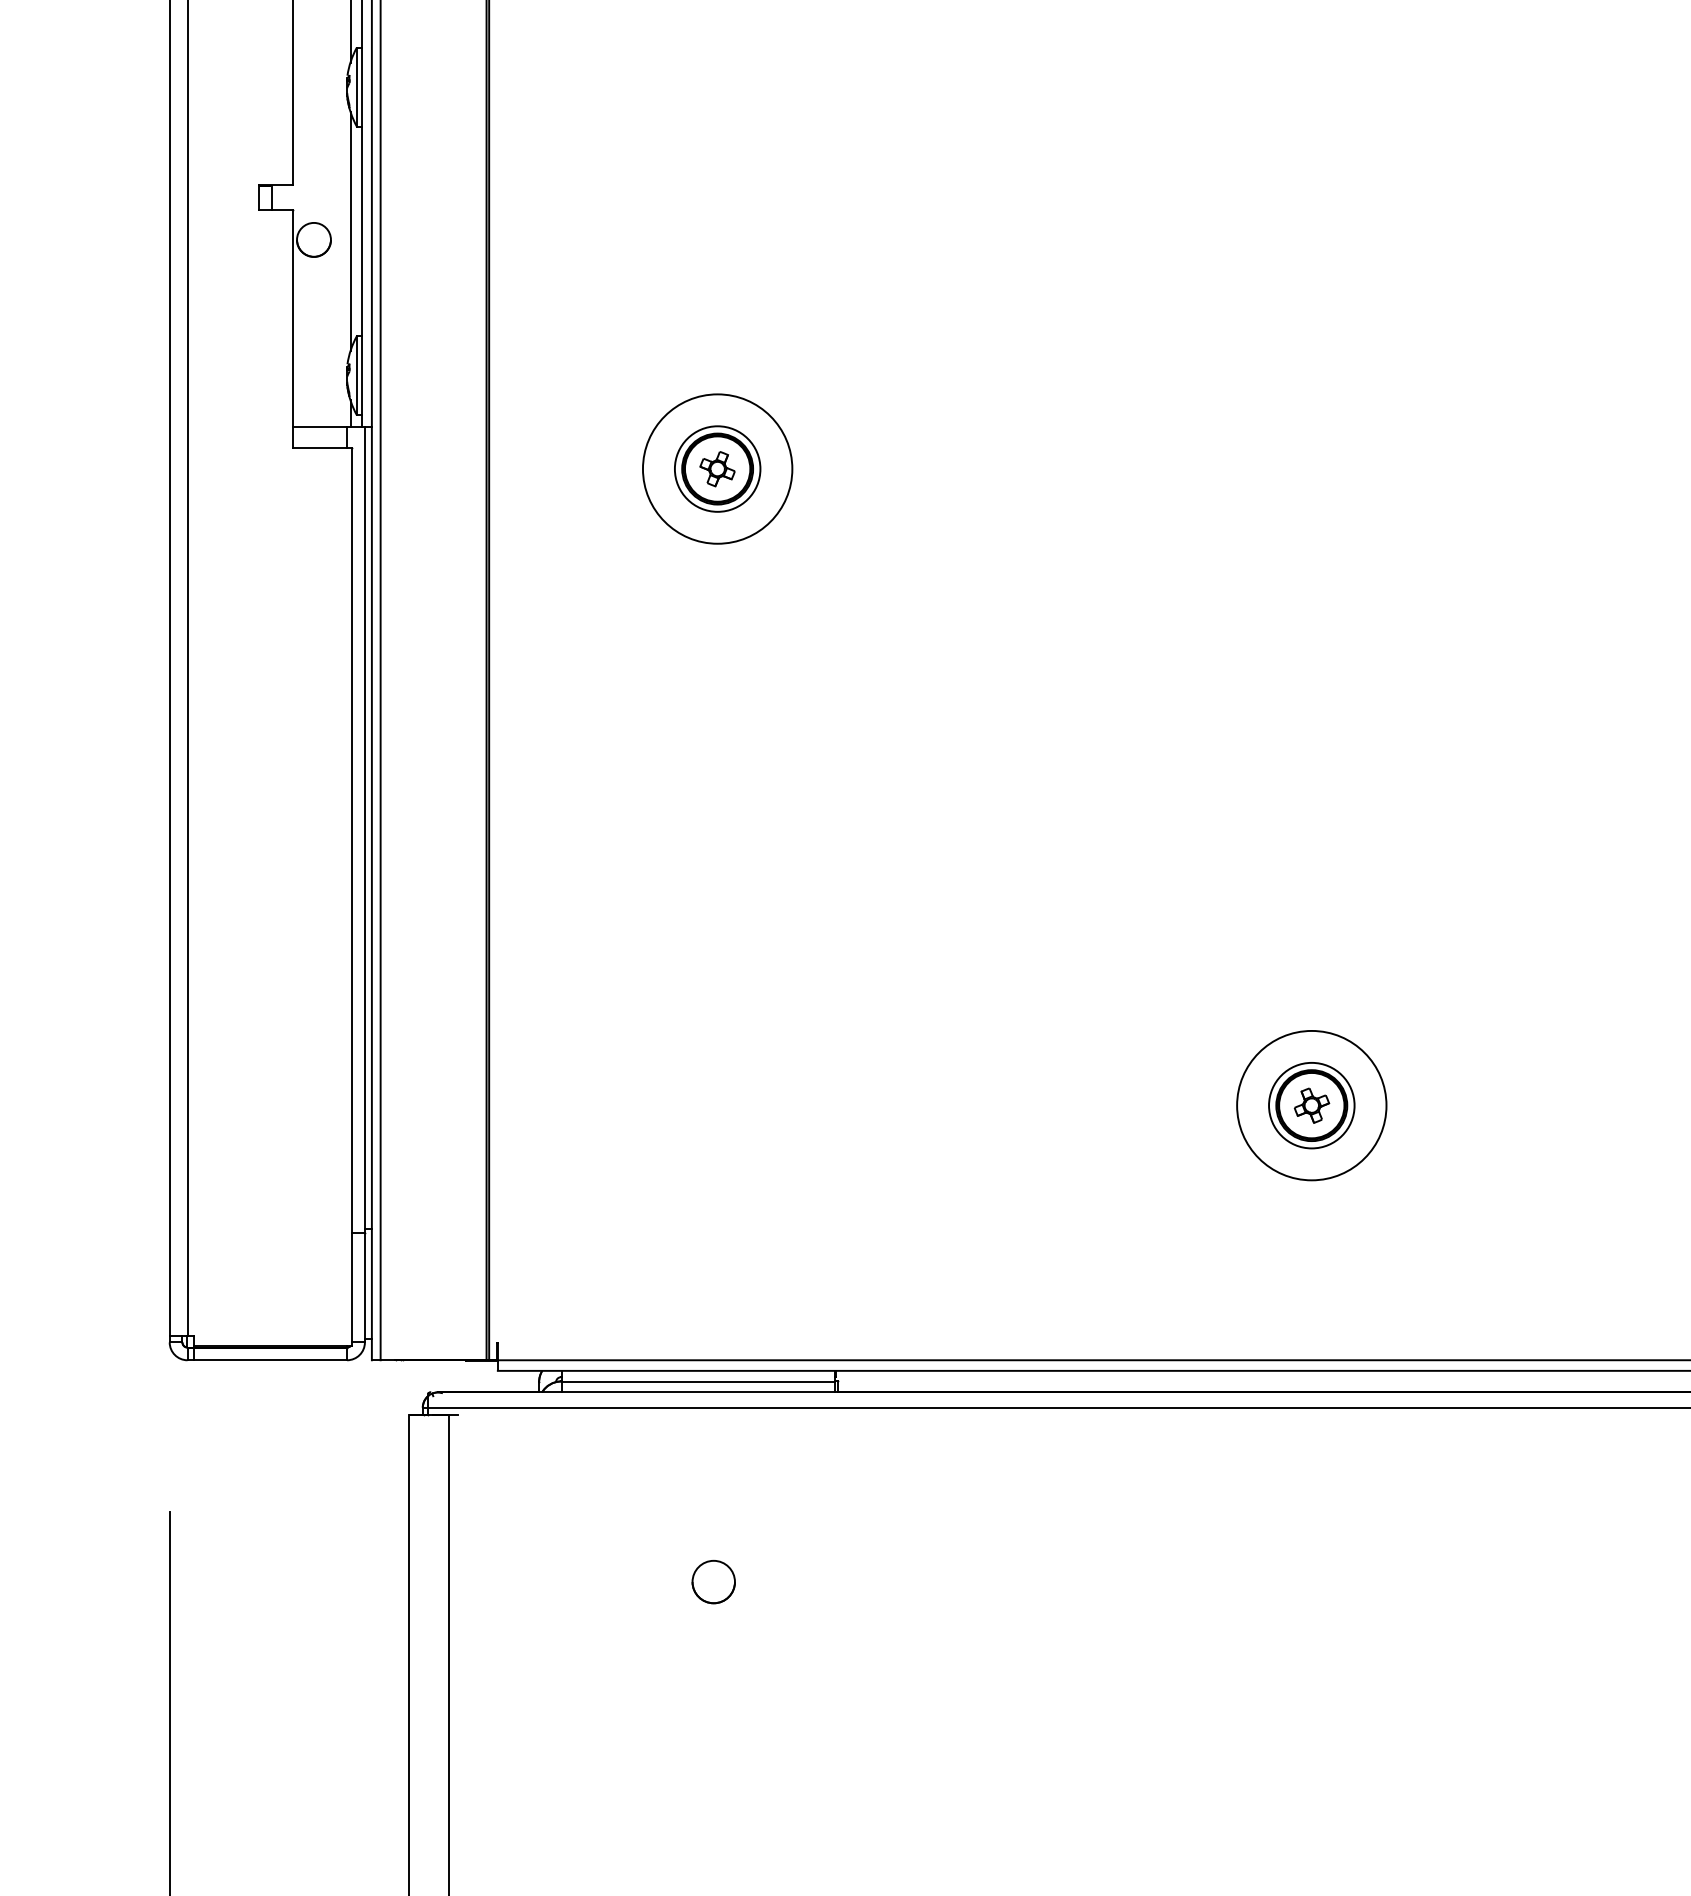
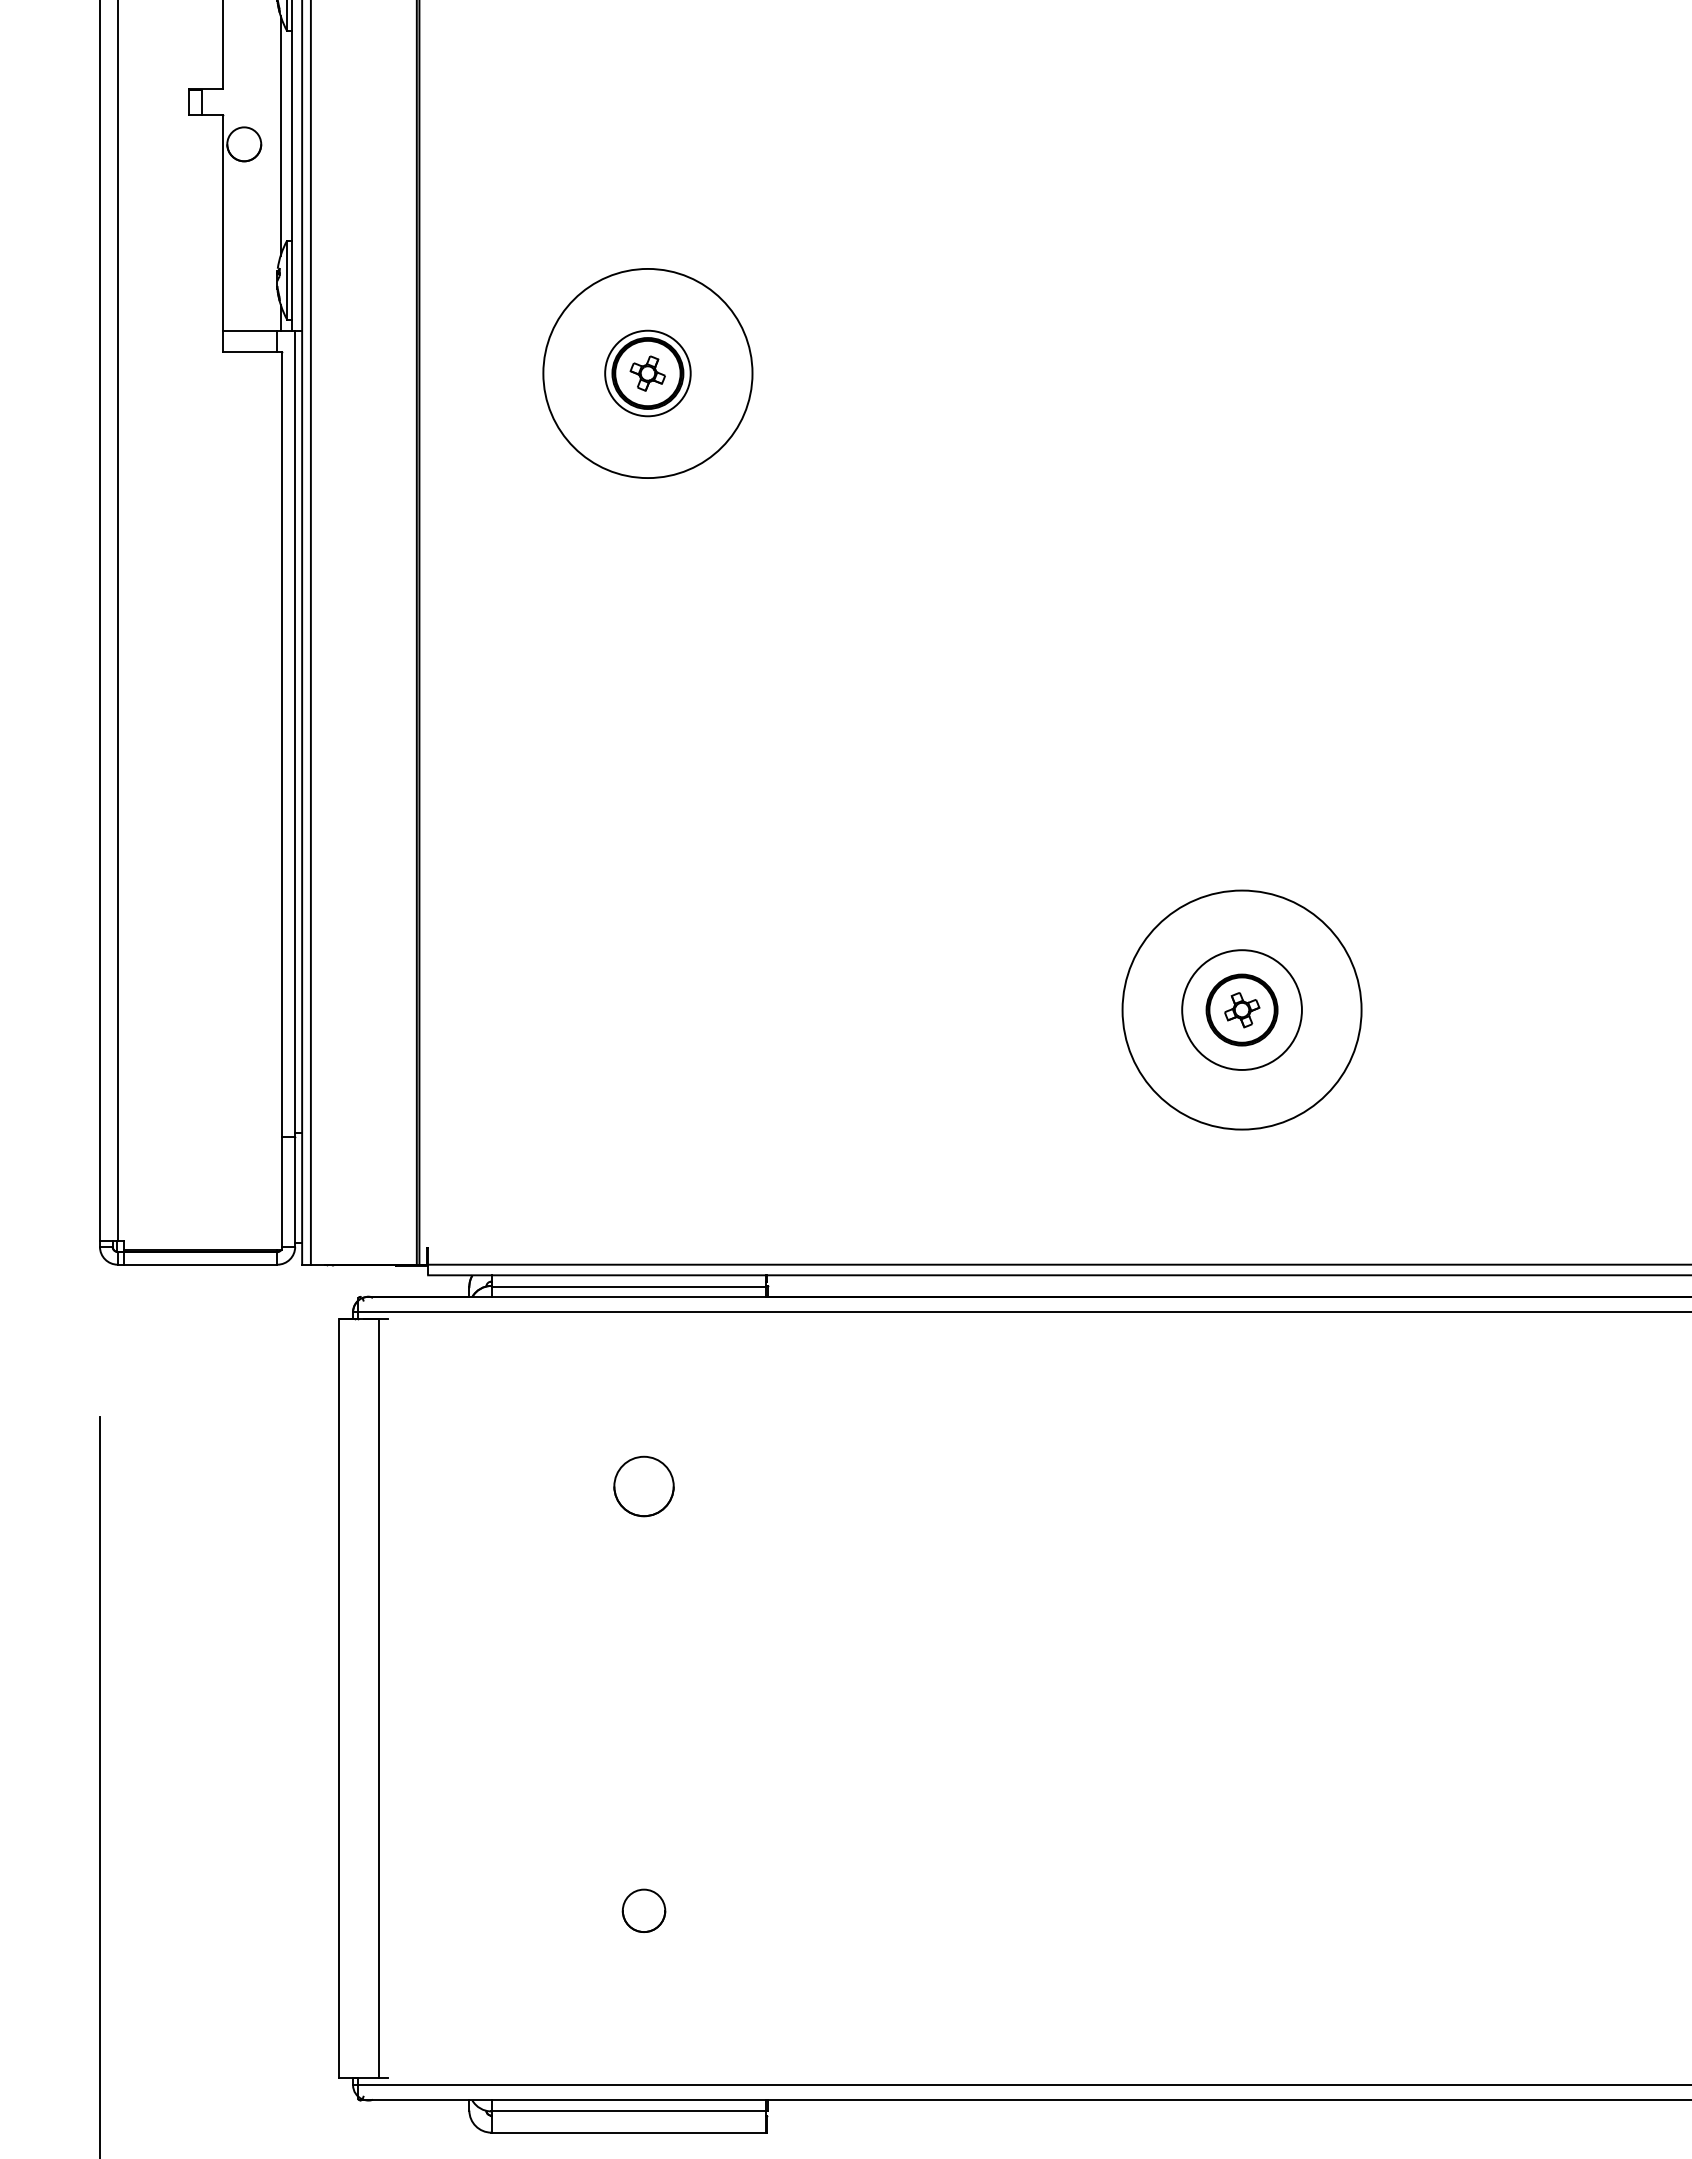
circle: (717, 469) -> (647, 373), size x1.4
circle: (1311, 1105) -> (1241, 1009), size x1.4
circle: (1311, 1105) -> (1241, 1009), size x1.6
part: (713, 1582) -> (643, 1486), size x1.4

